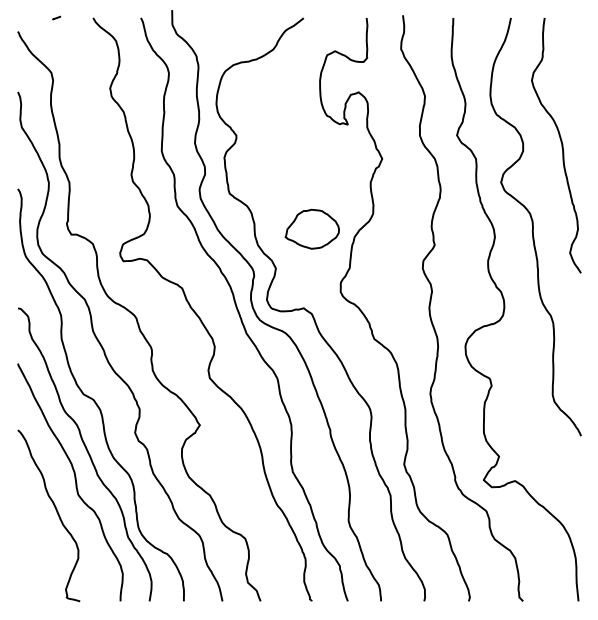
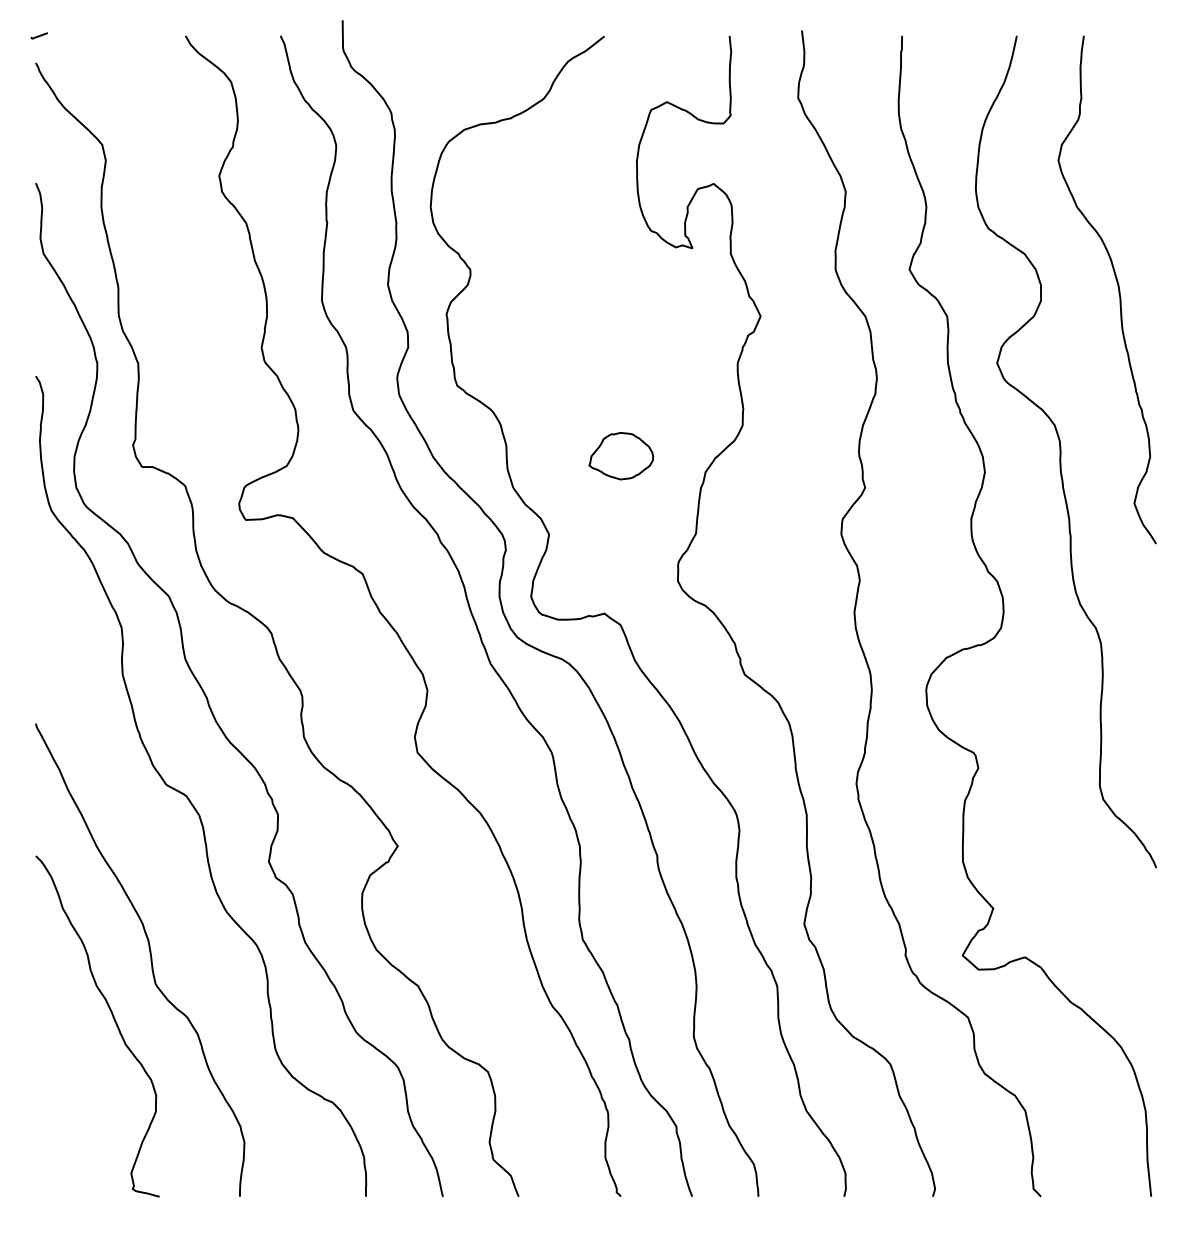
line: (56, 17) -> (38, 34), moved
part: (311, 228) -> (619, 454), size x0.6
curve: (87, 453) -> (174, 902), removed

